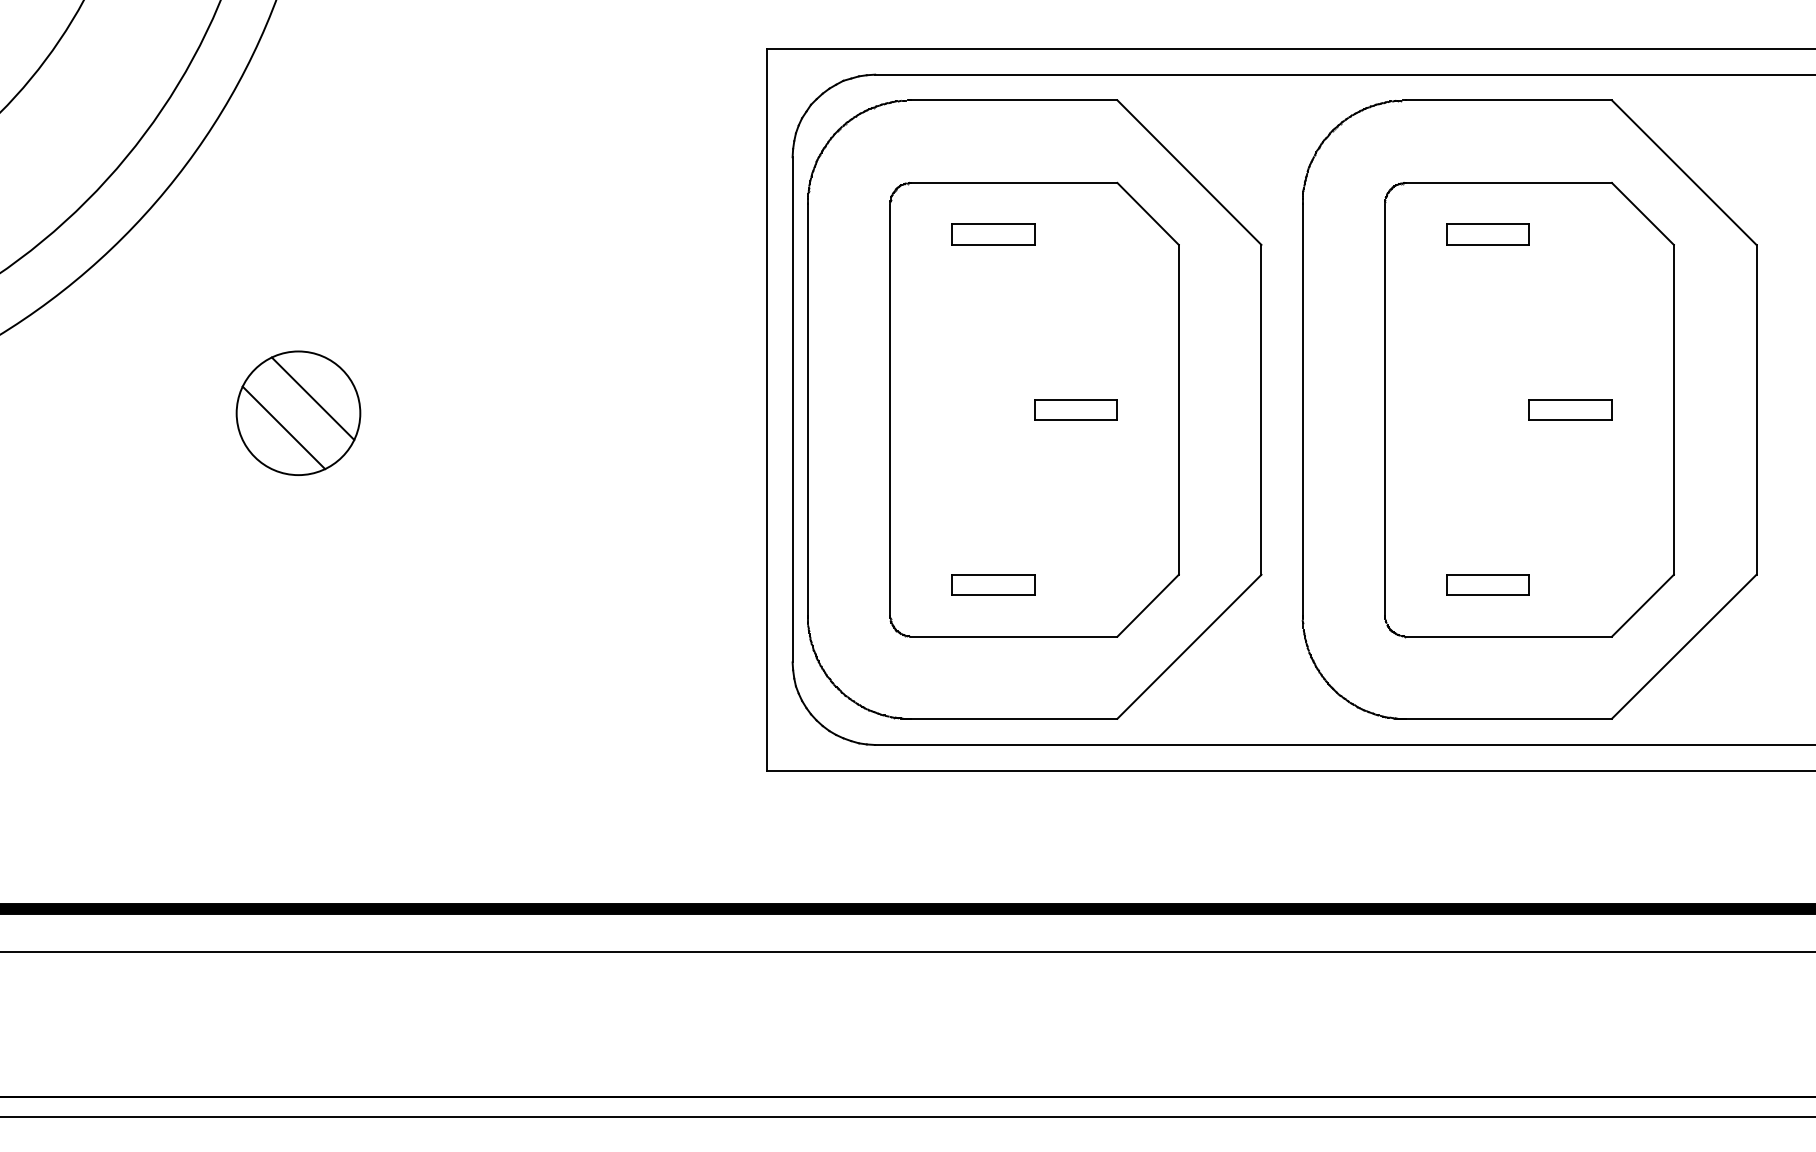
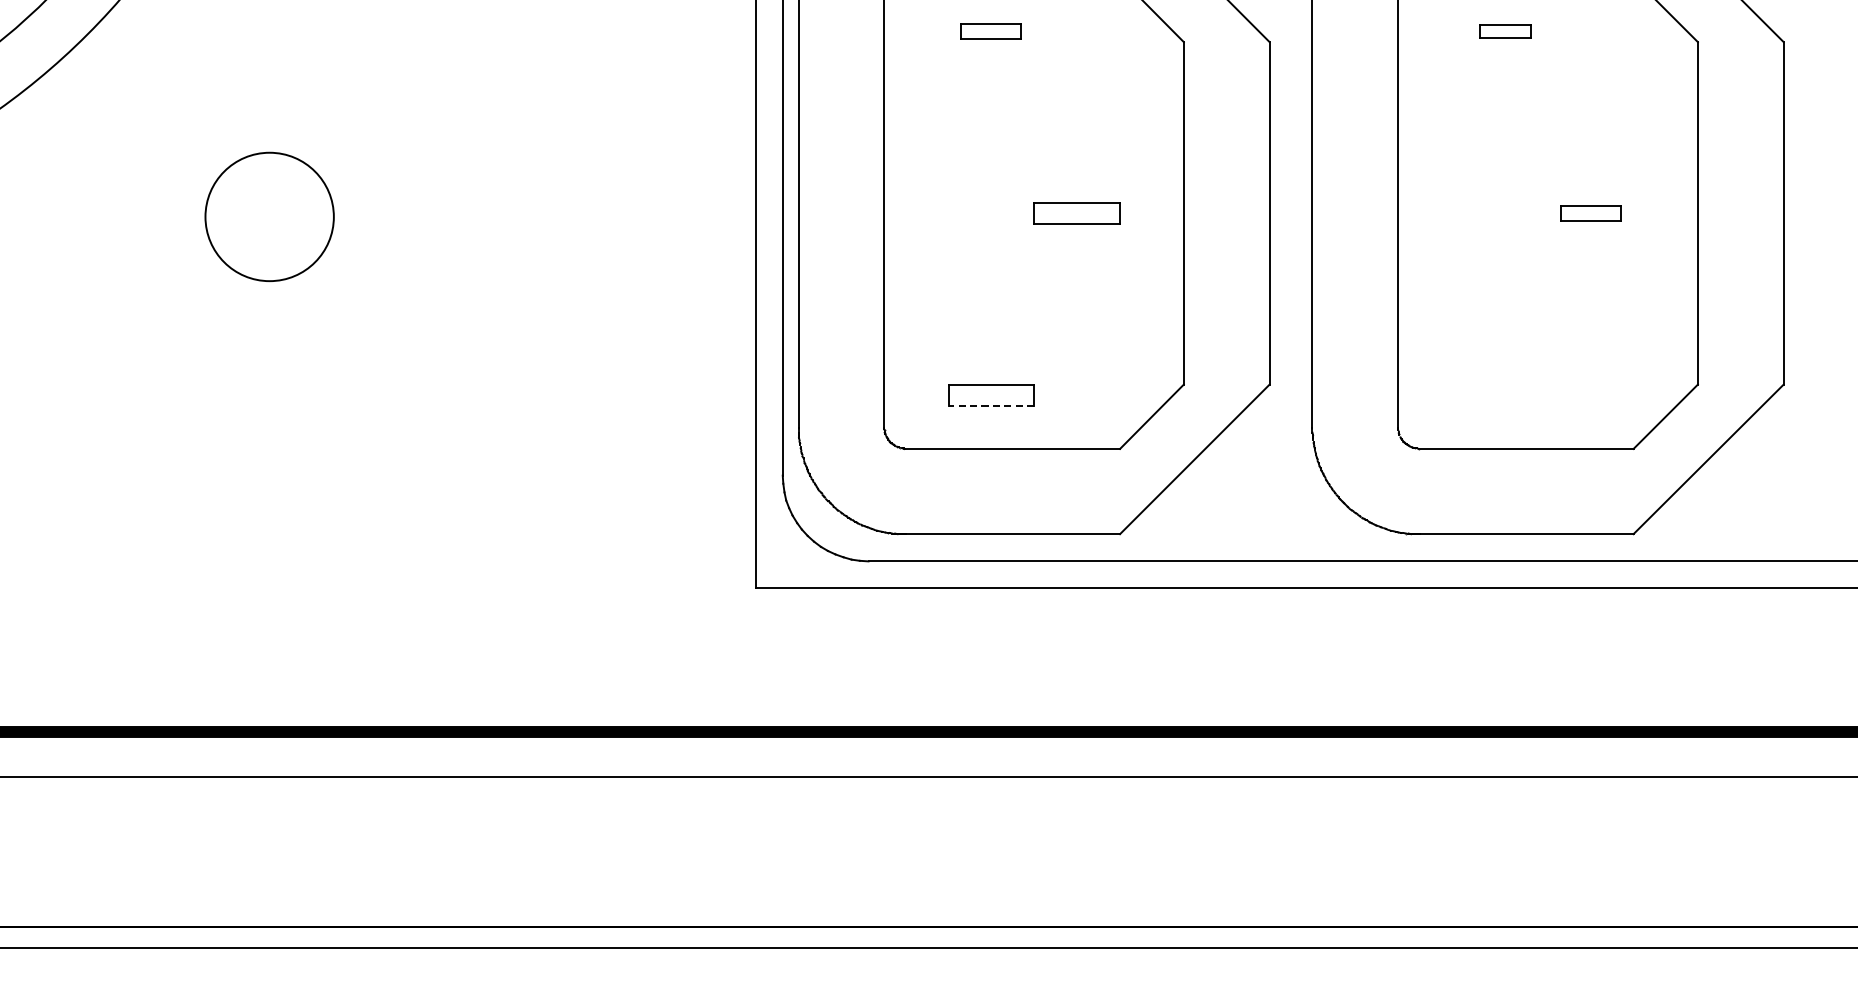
part: (993, 234) -> (991, 31), size x0.7
part: (1487, 234) -> (1504, 31), size x0.6
line: (312, 398) -> (284, 201), removed
part: (1570, 409) -> (1590, 213), size x0.7
line: (283, 427) -> (254, 231), removed
part: (1487, 584) -> (1504, 394), removed
line: (993, 595) -> (991, 406), solid -> dashed

